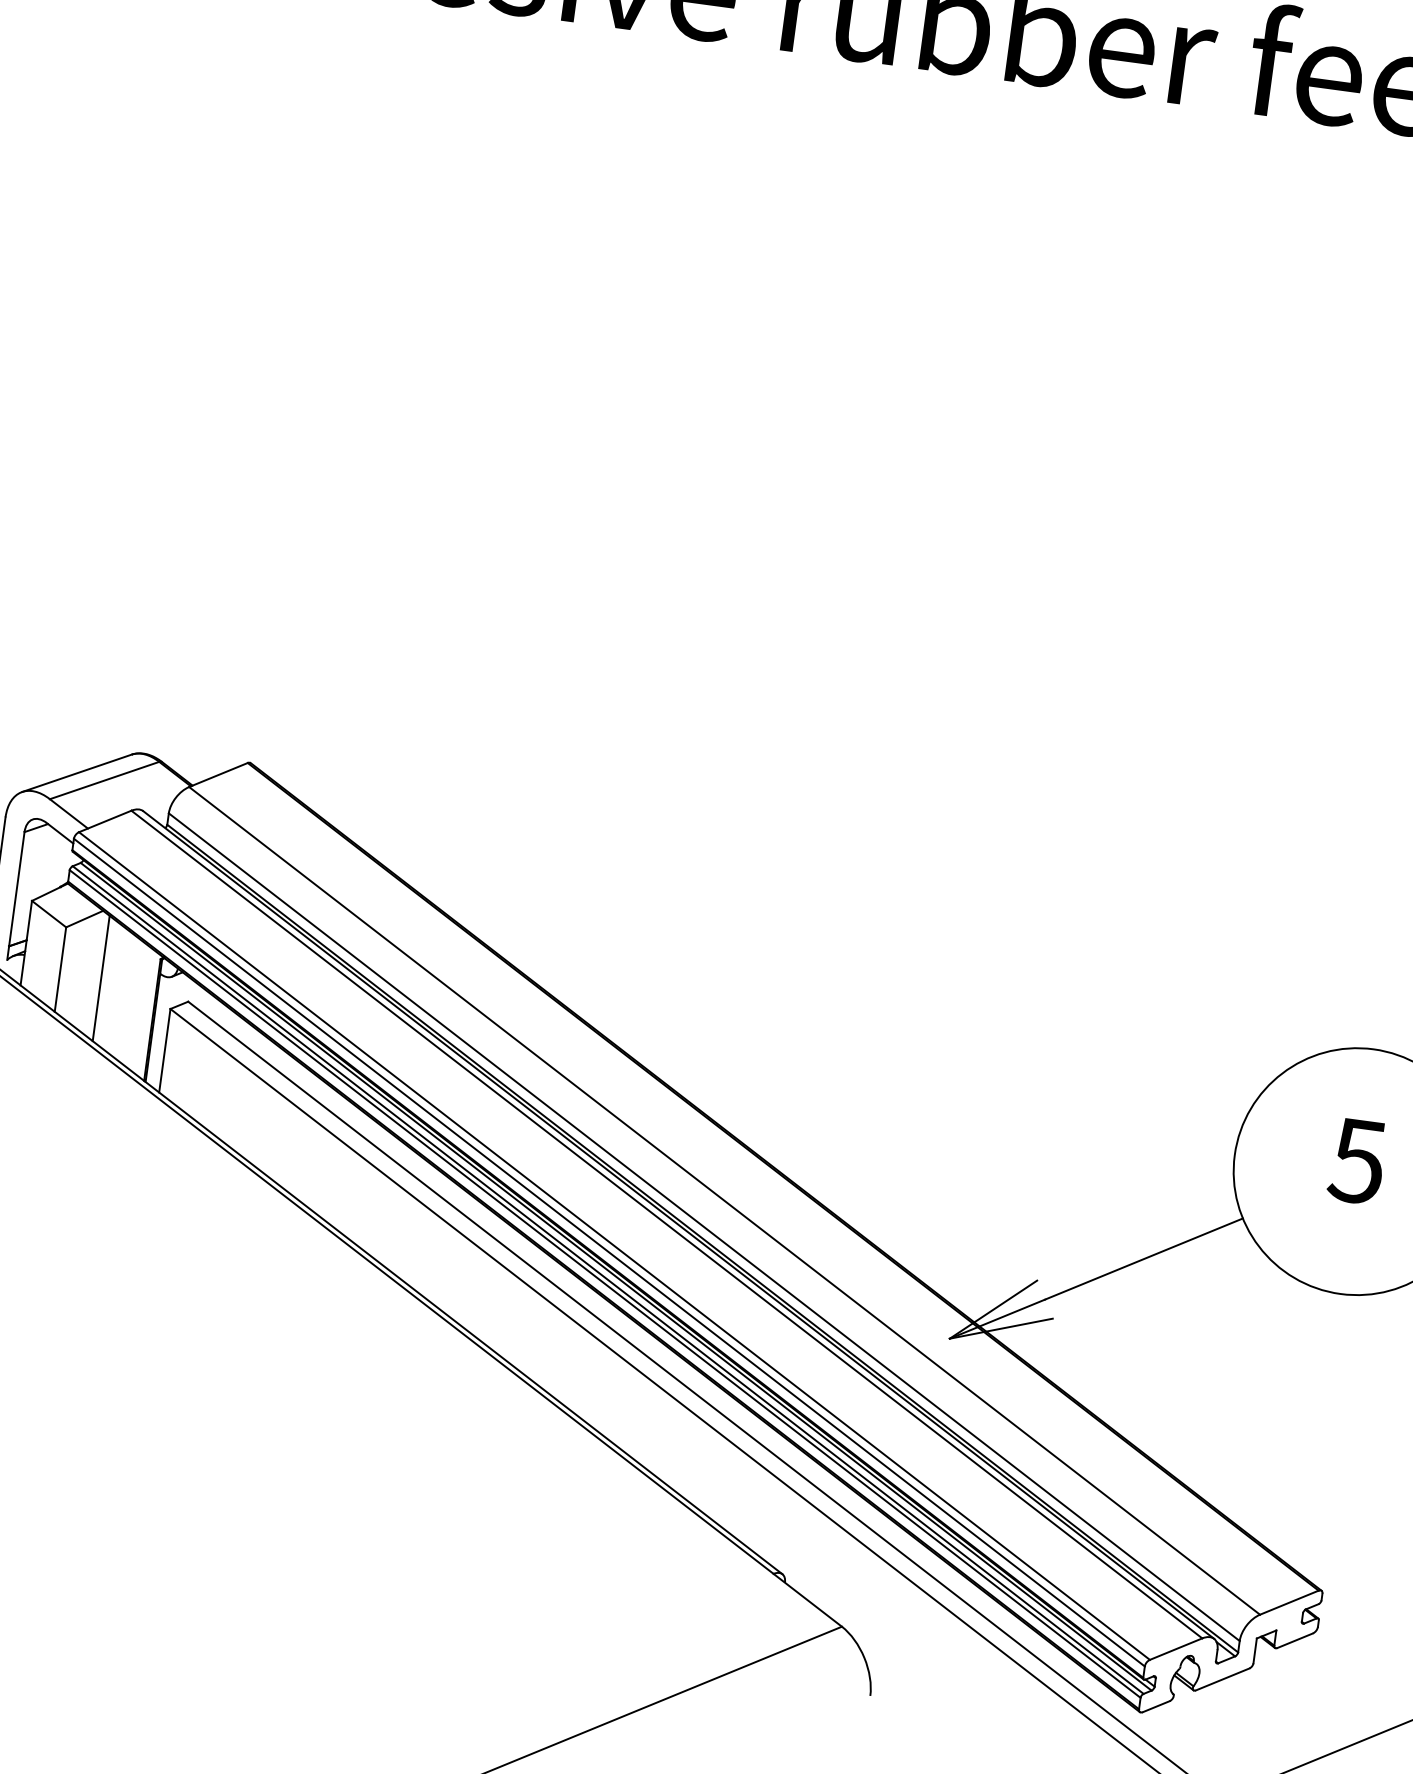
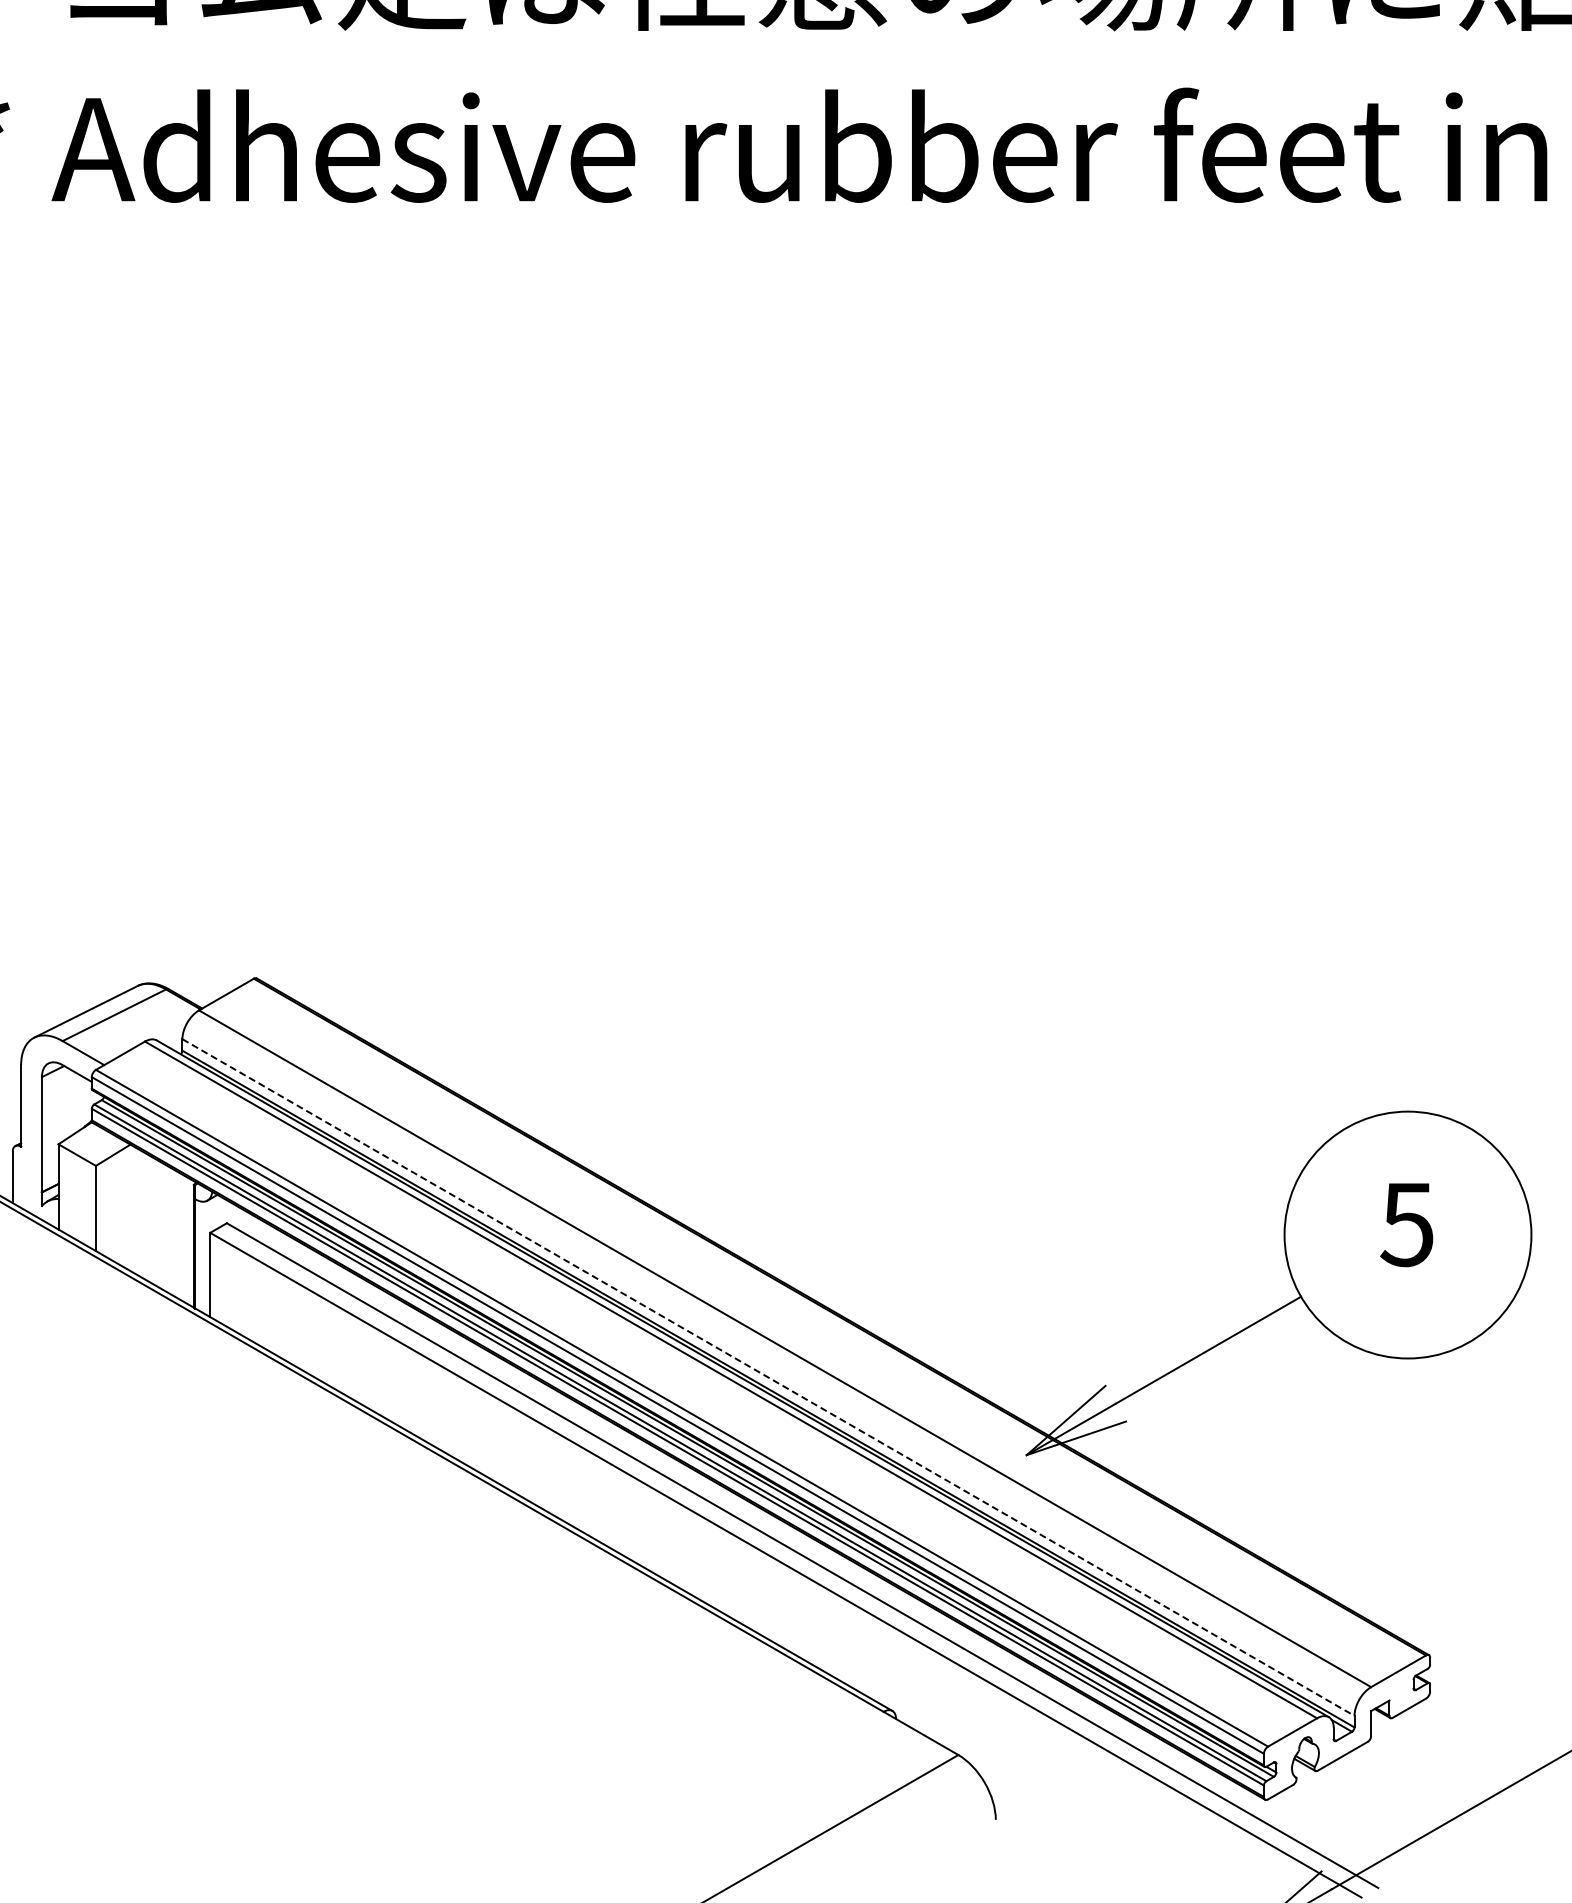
line: (101, 978) -> (137, 1211), removed
line: (704, 1227) -> (768, 1377), solid -> dashed

